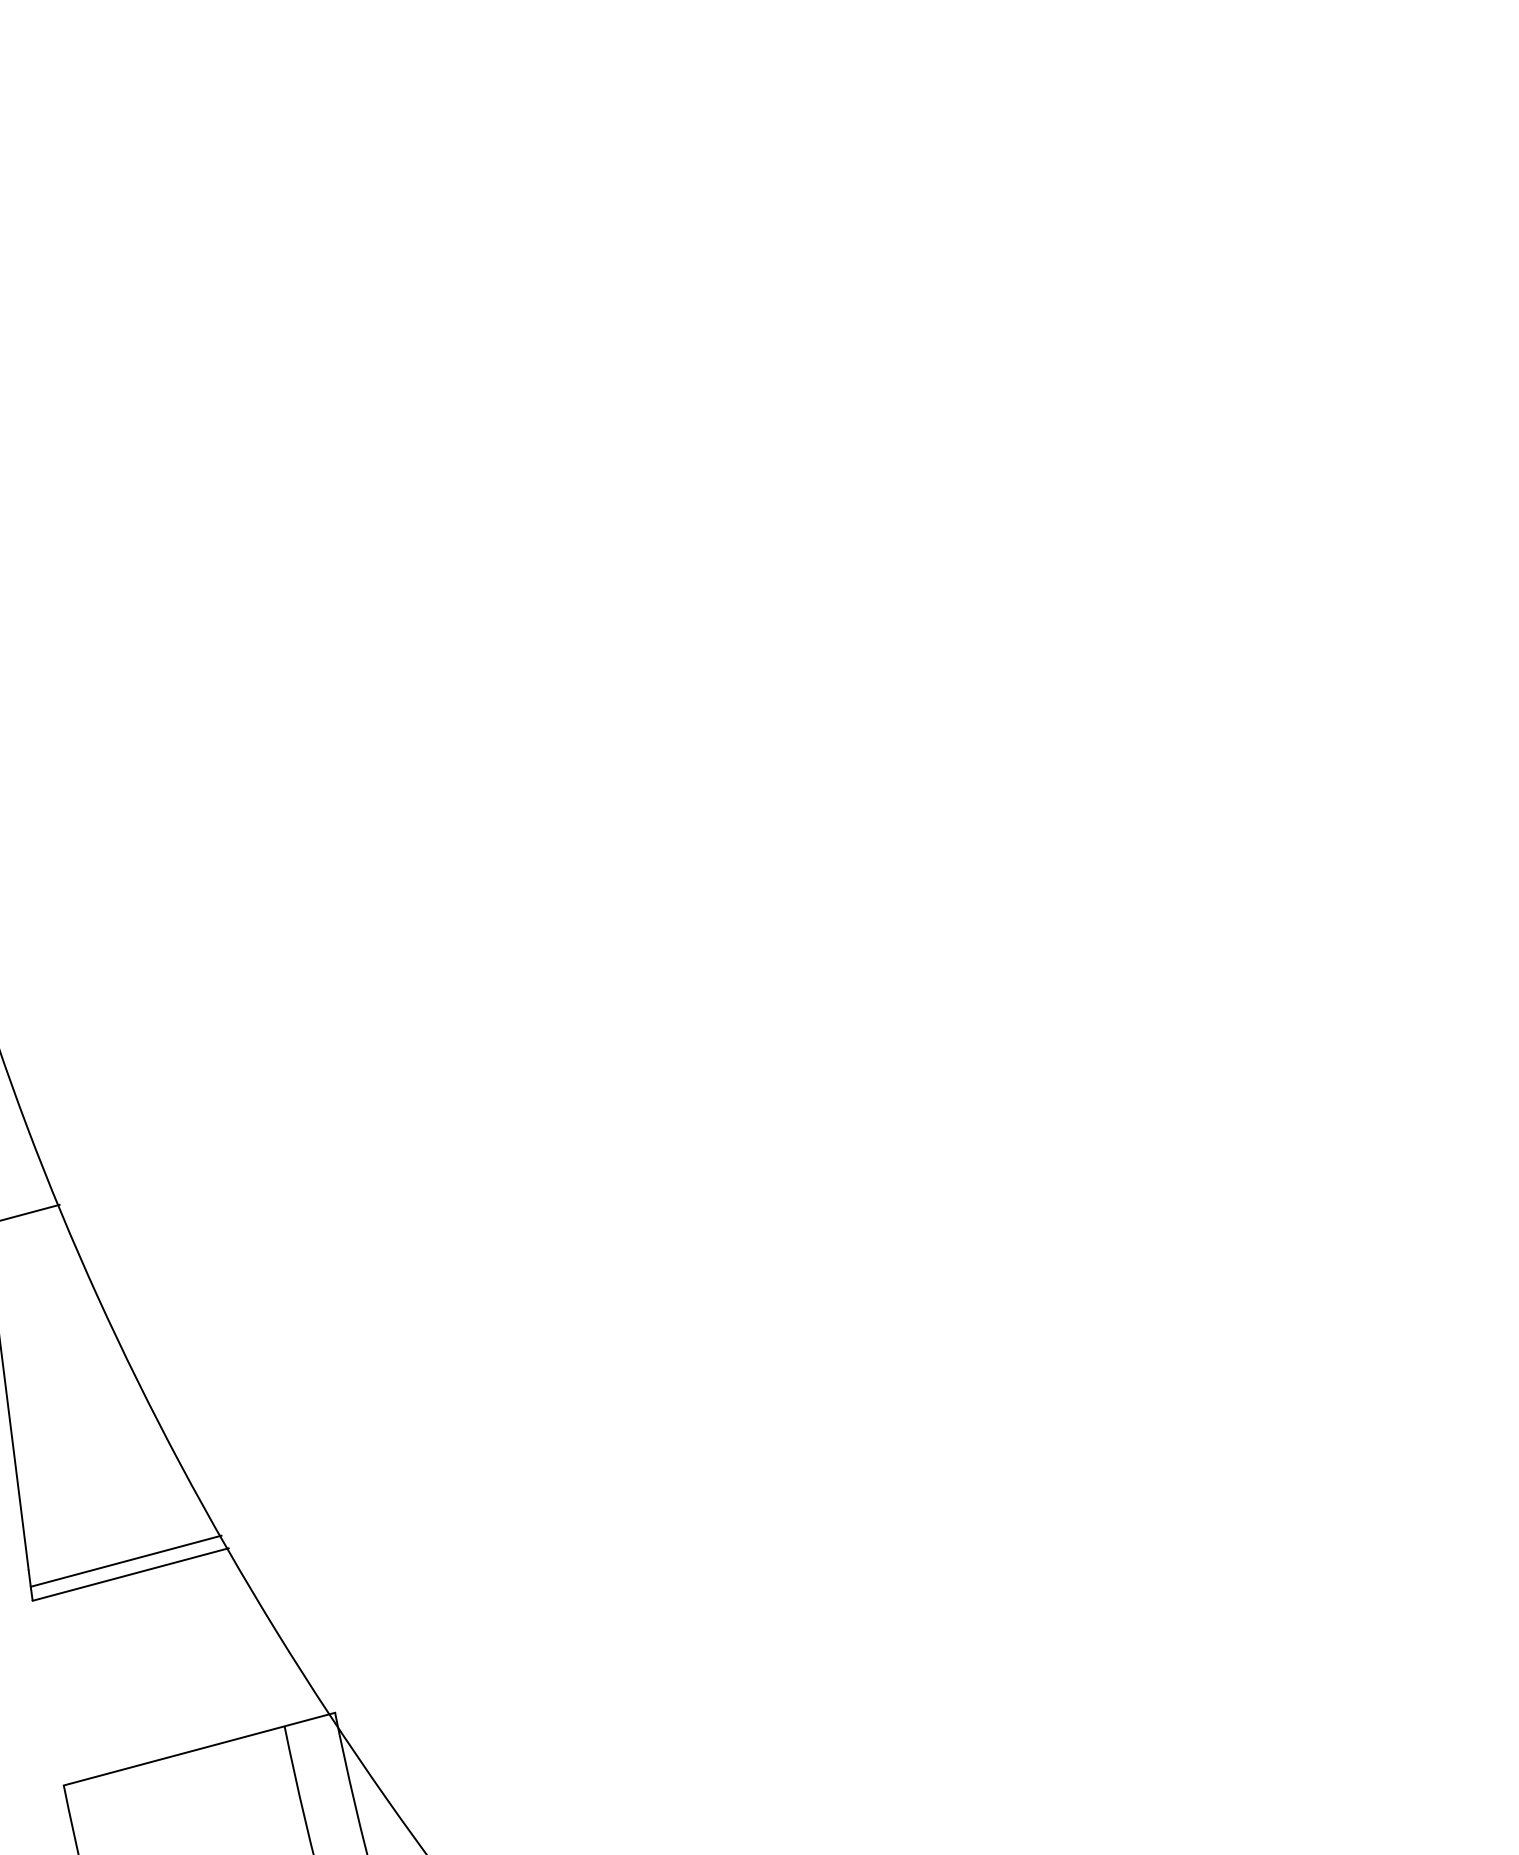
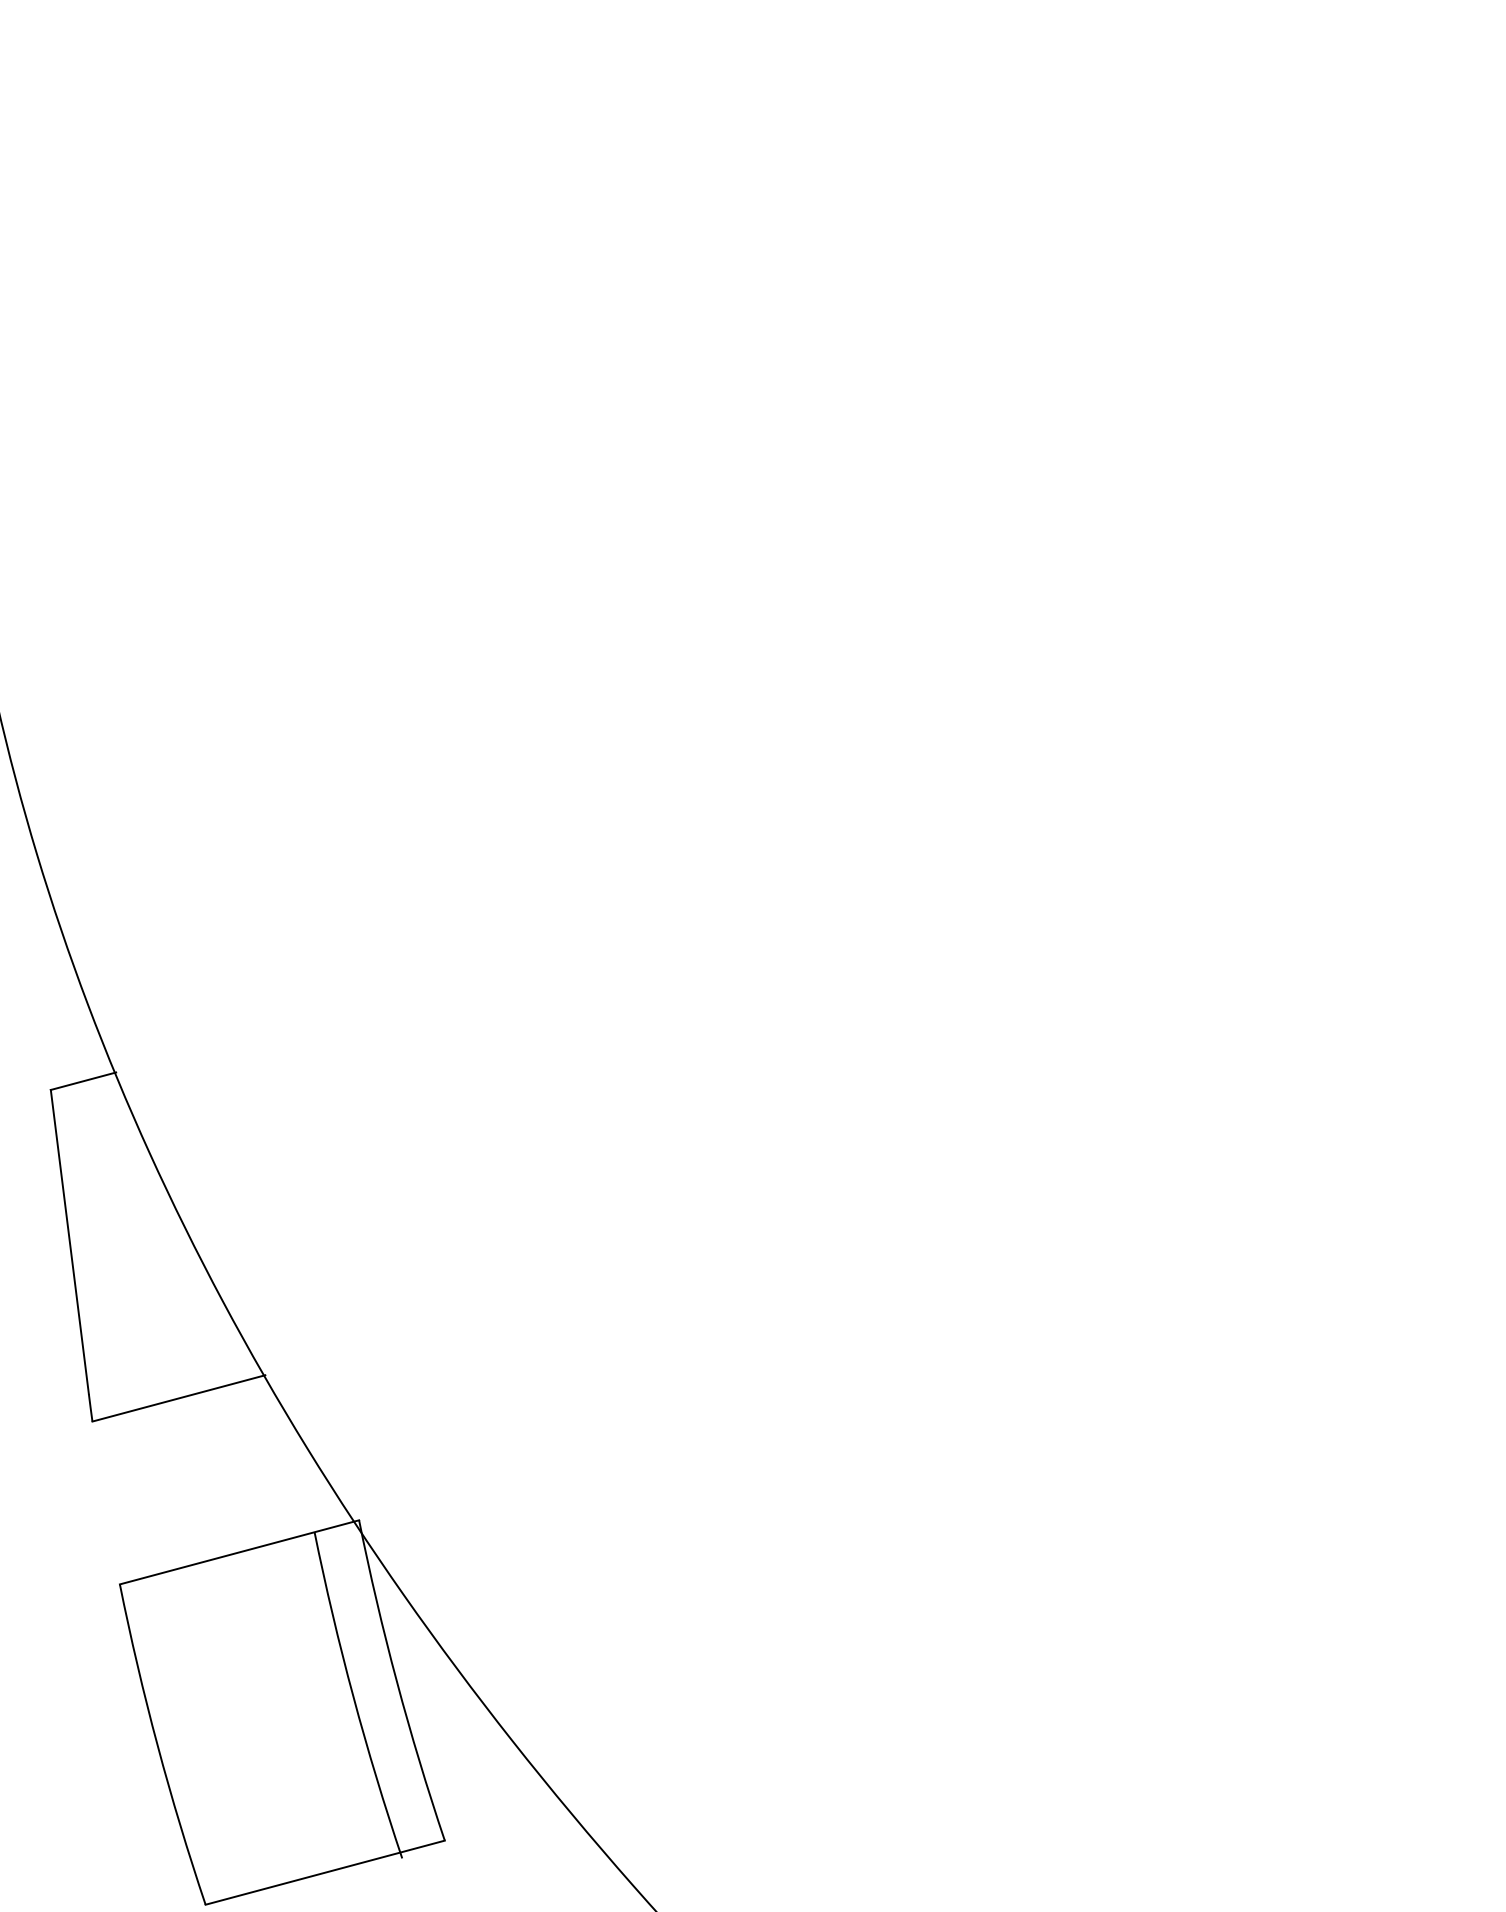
line: (125, 1561) -> (174, 1386), removed

